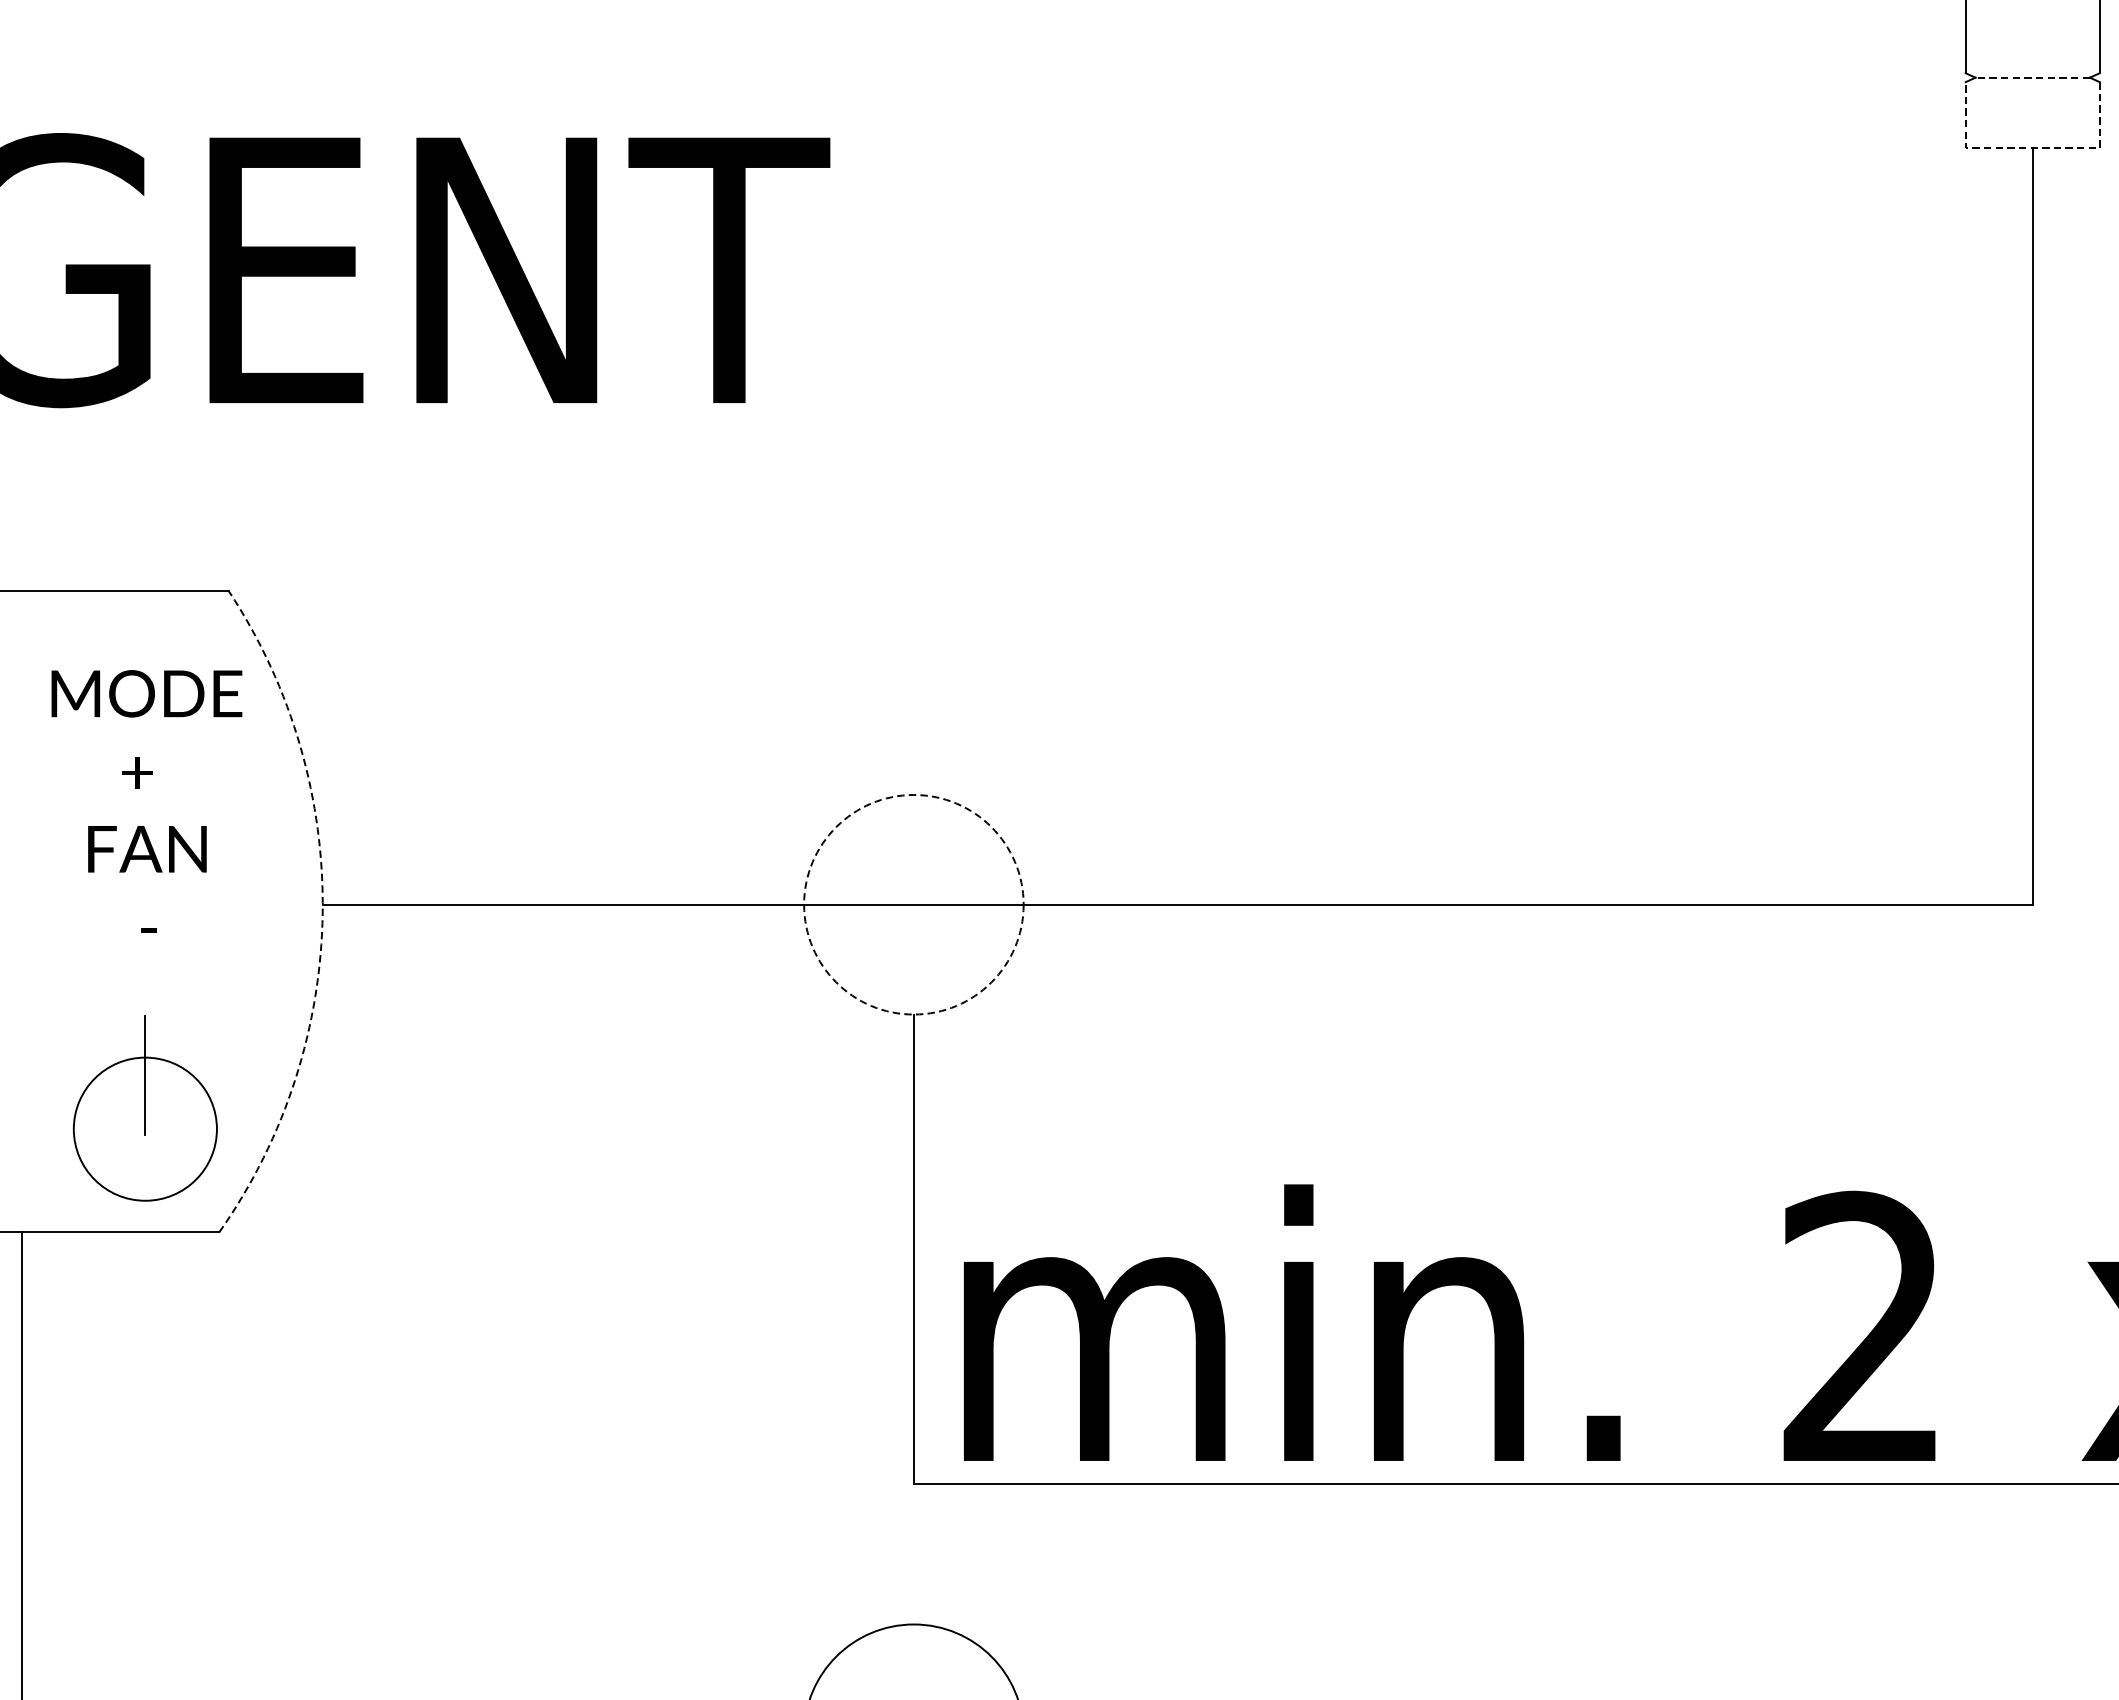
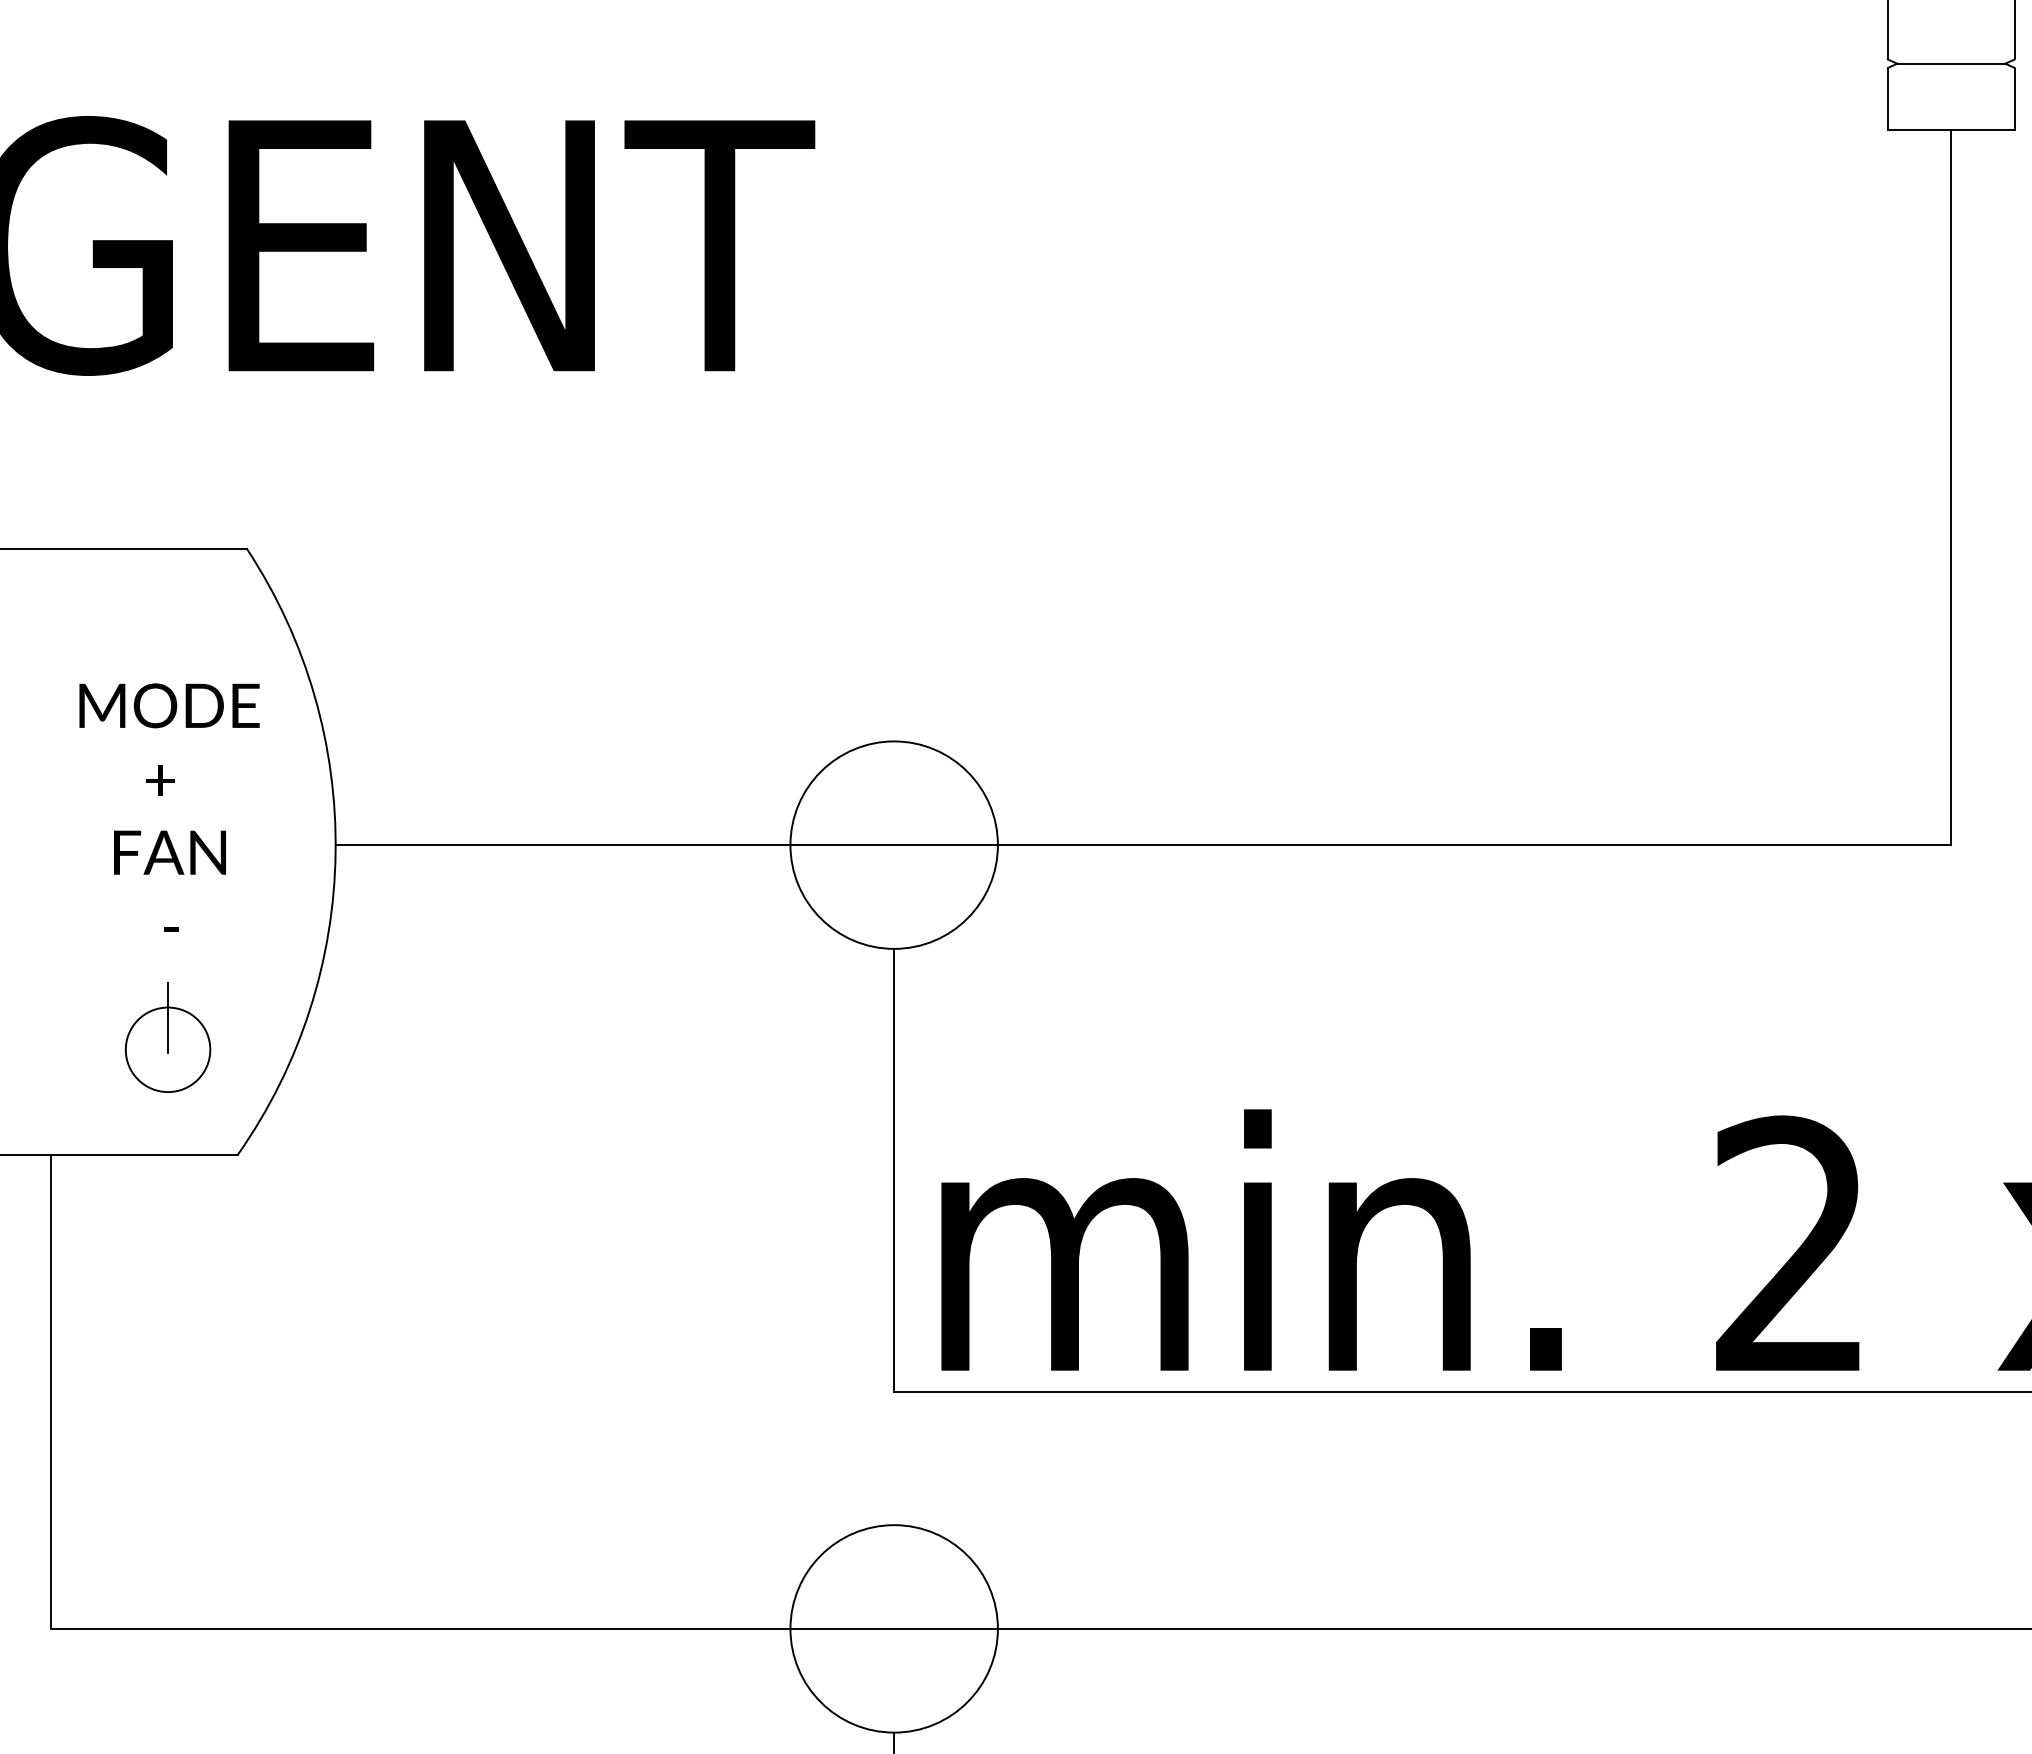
line: (2031, 77) -> (1950, 63), dashed -> solid
line: (2031, 148) -> (1950, 130), dashed -> solid
text: (146, 801) -> (169, 807), moved
circle: (913, 904) -> (893, 844), dashed -> solid
arc: (322, 913) -> (335, 853), dashed -> solid
part: (144, 1108) -> (167, 1037), size x0.62

